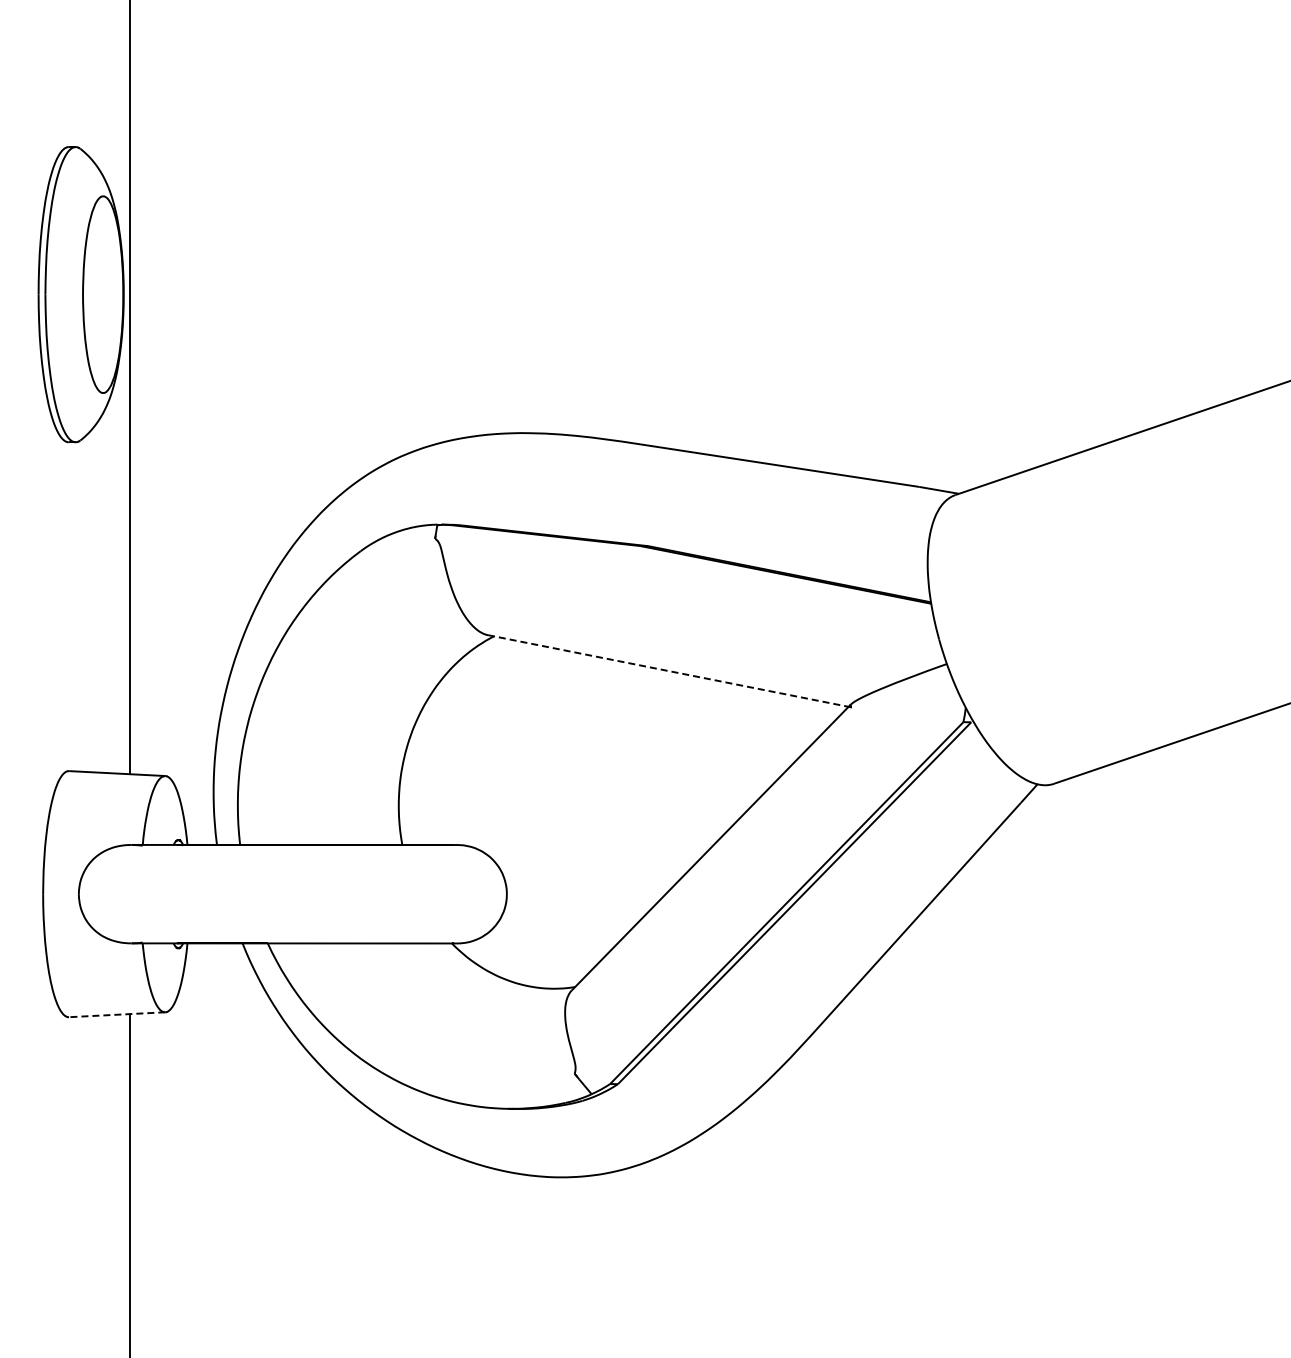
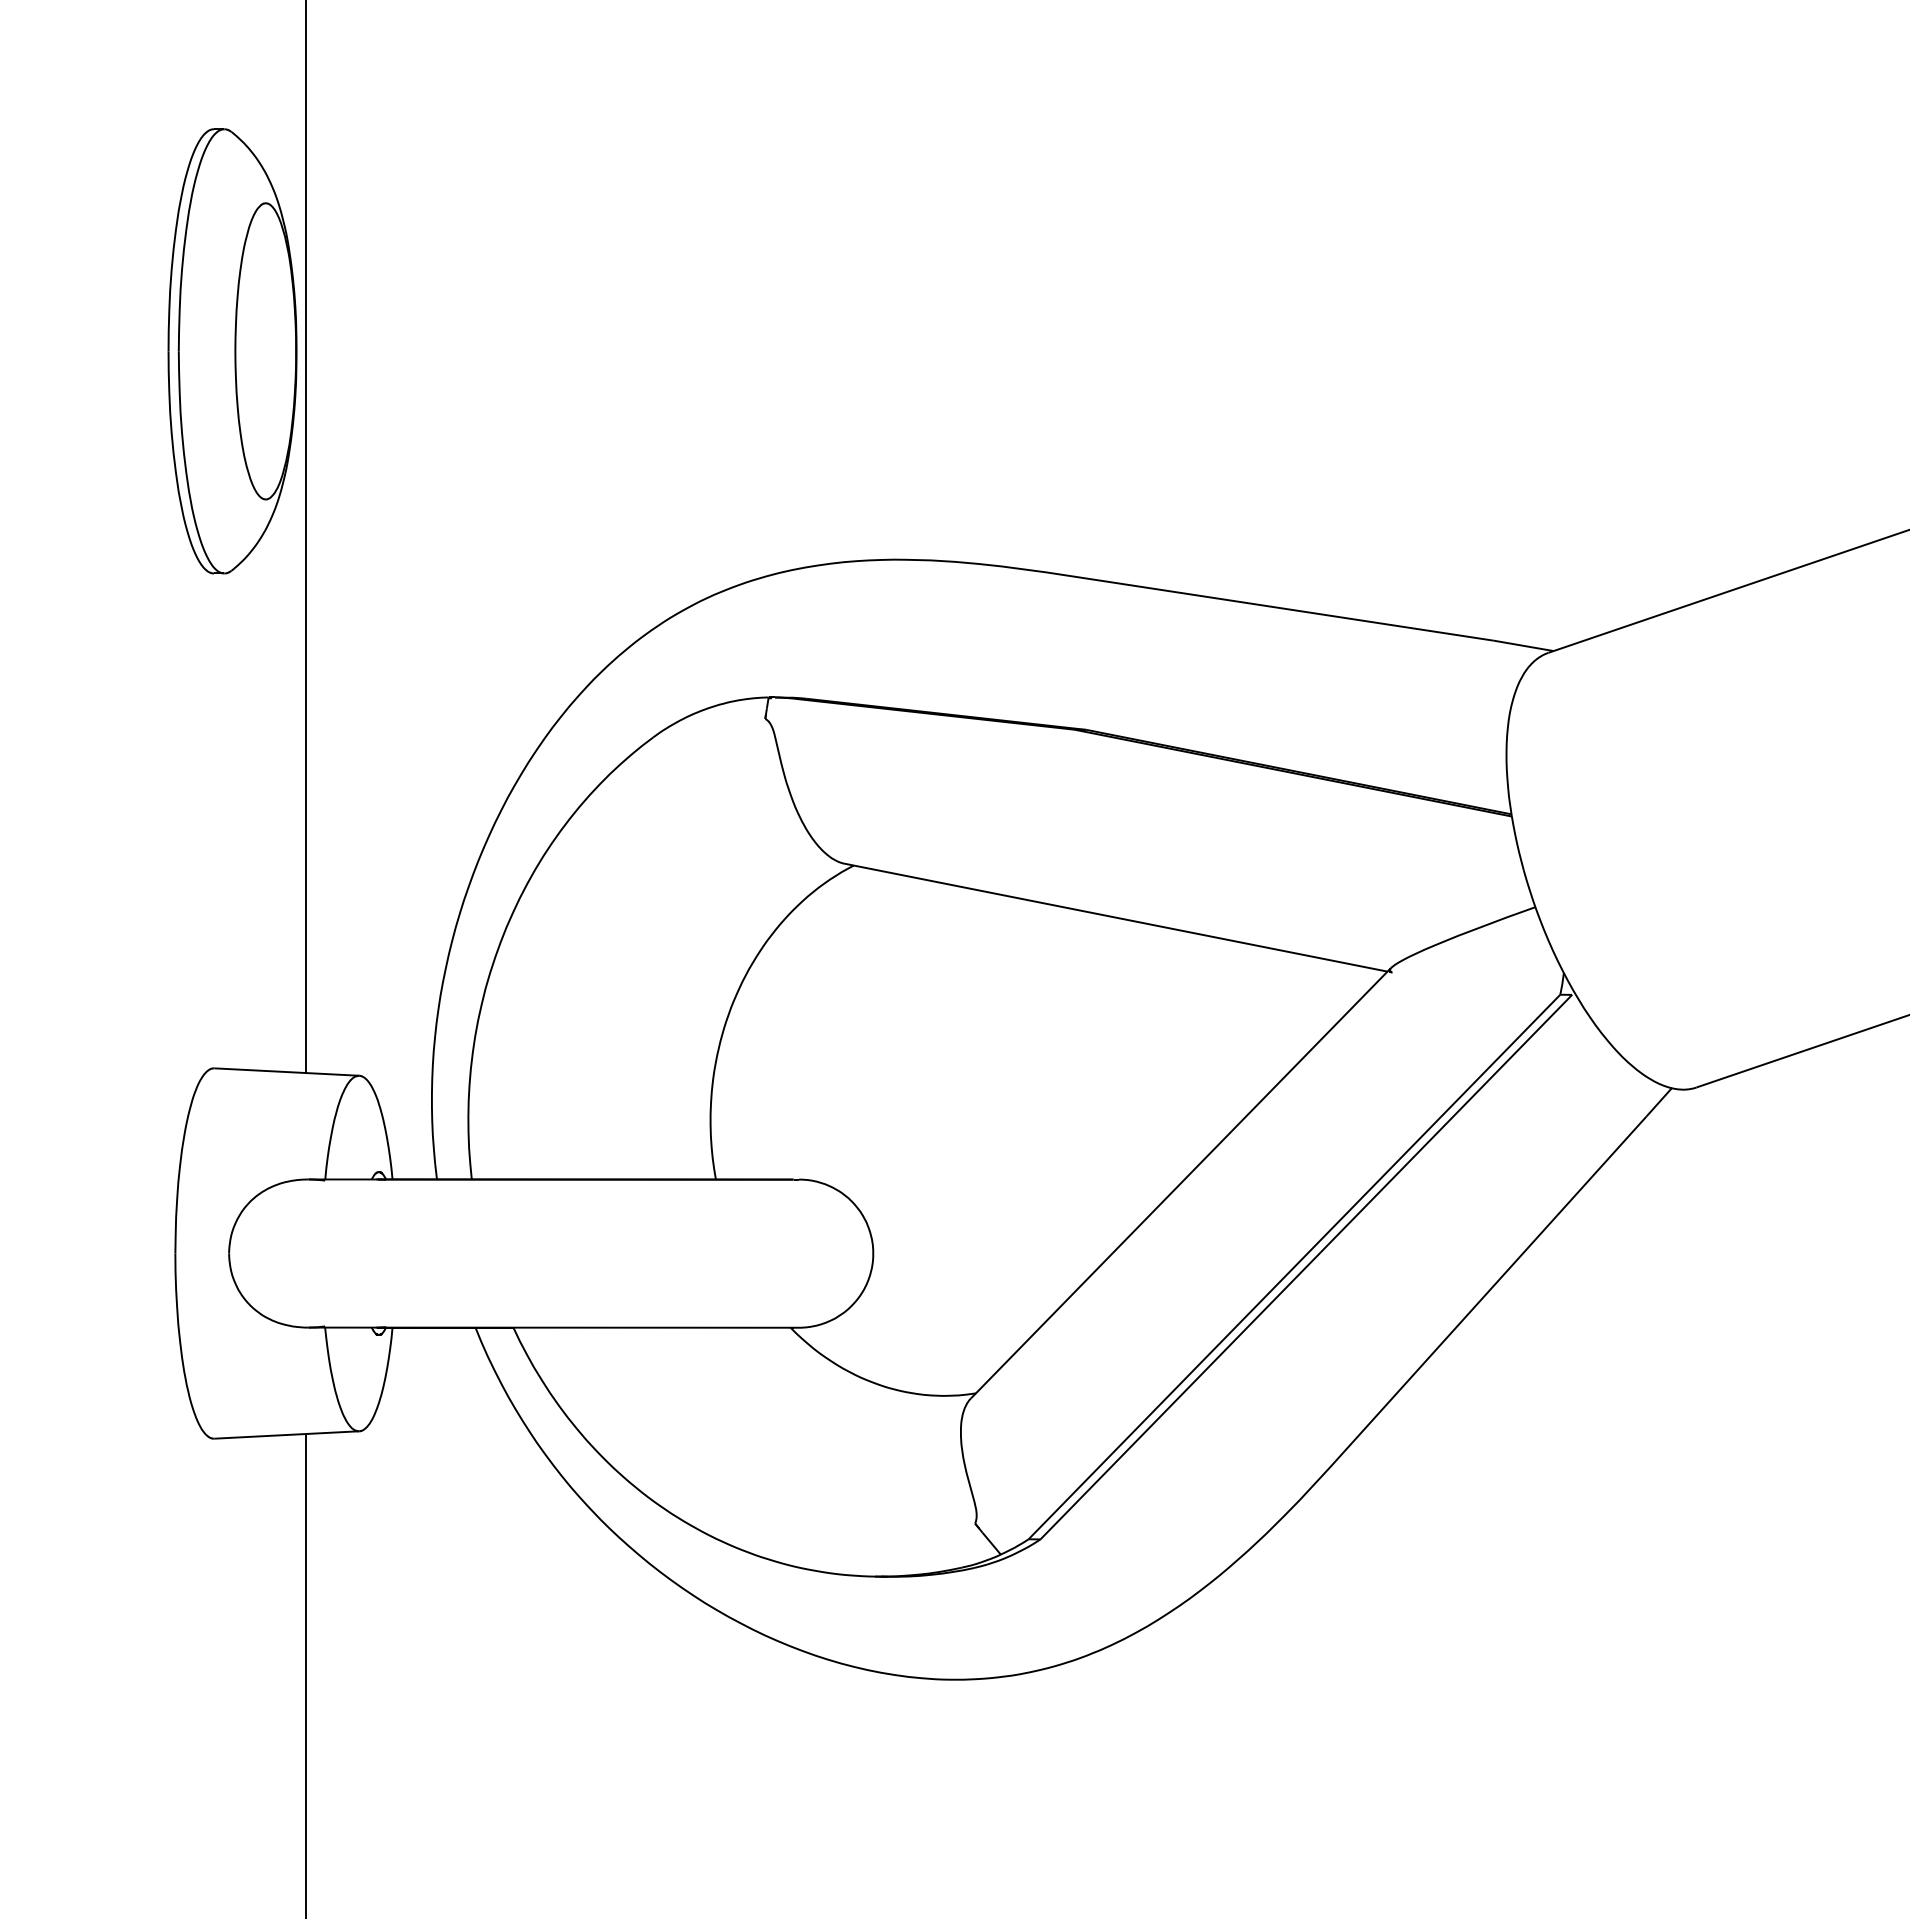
line: (668, 671) -> (1116, 918), dashed -> solid
line: (116, 1014) -> (285, 1434), dashed -> solid

